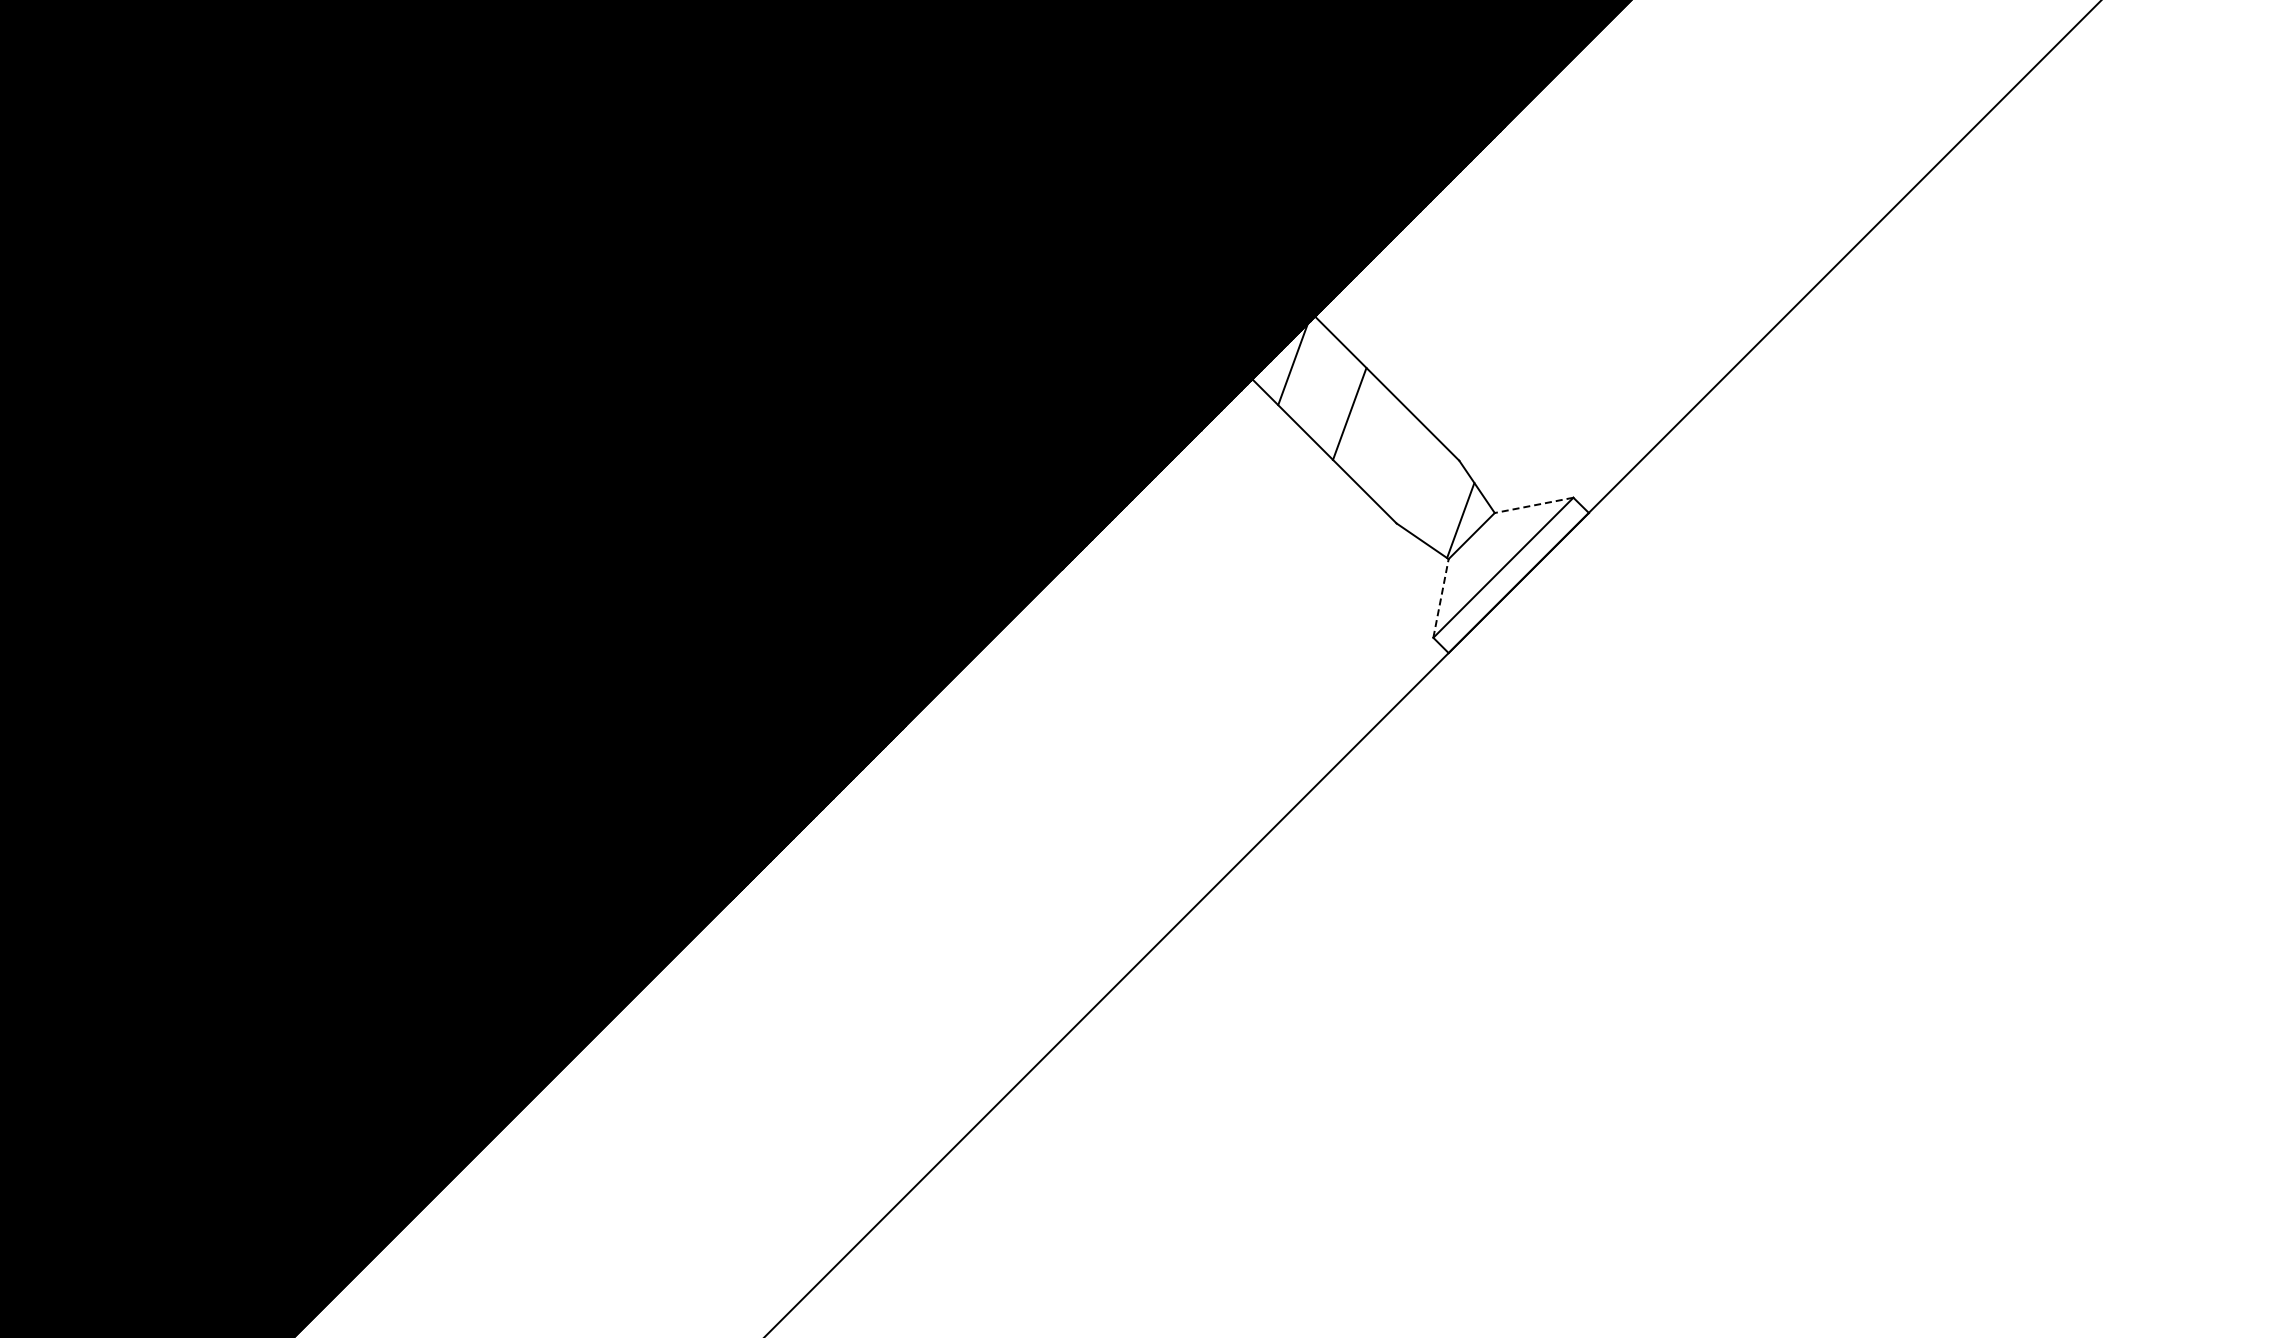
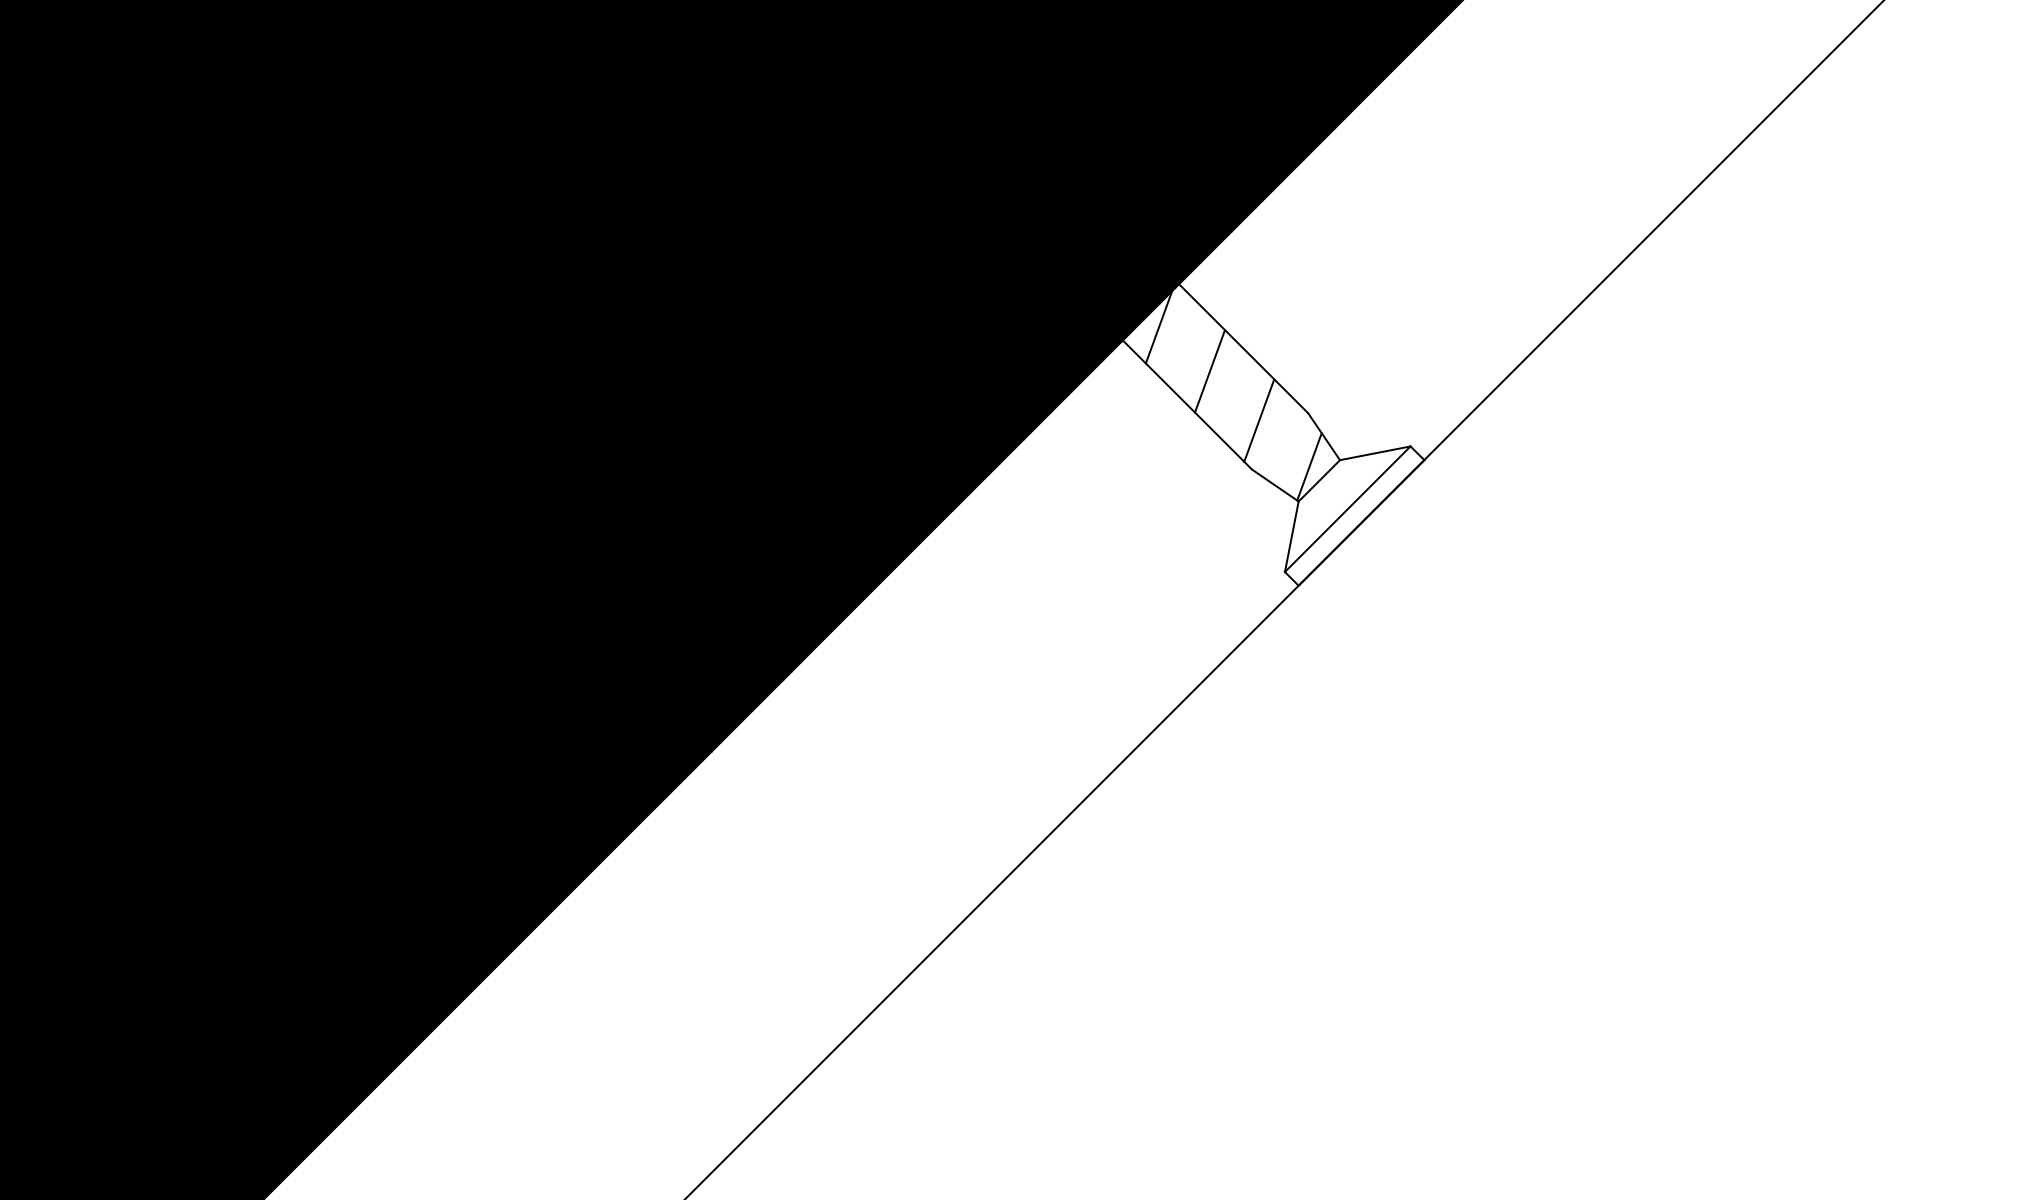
line: (1404, 469) -> (1259, 421), added
line: (1533, 505) -> (1374, 453), dashed -> solid
line: (1441, 597) -> (1292, 535), dashed -> solid

